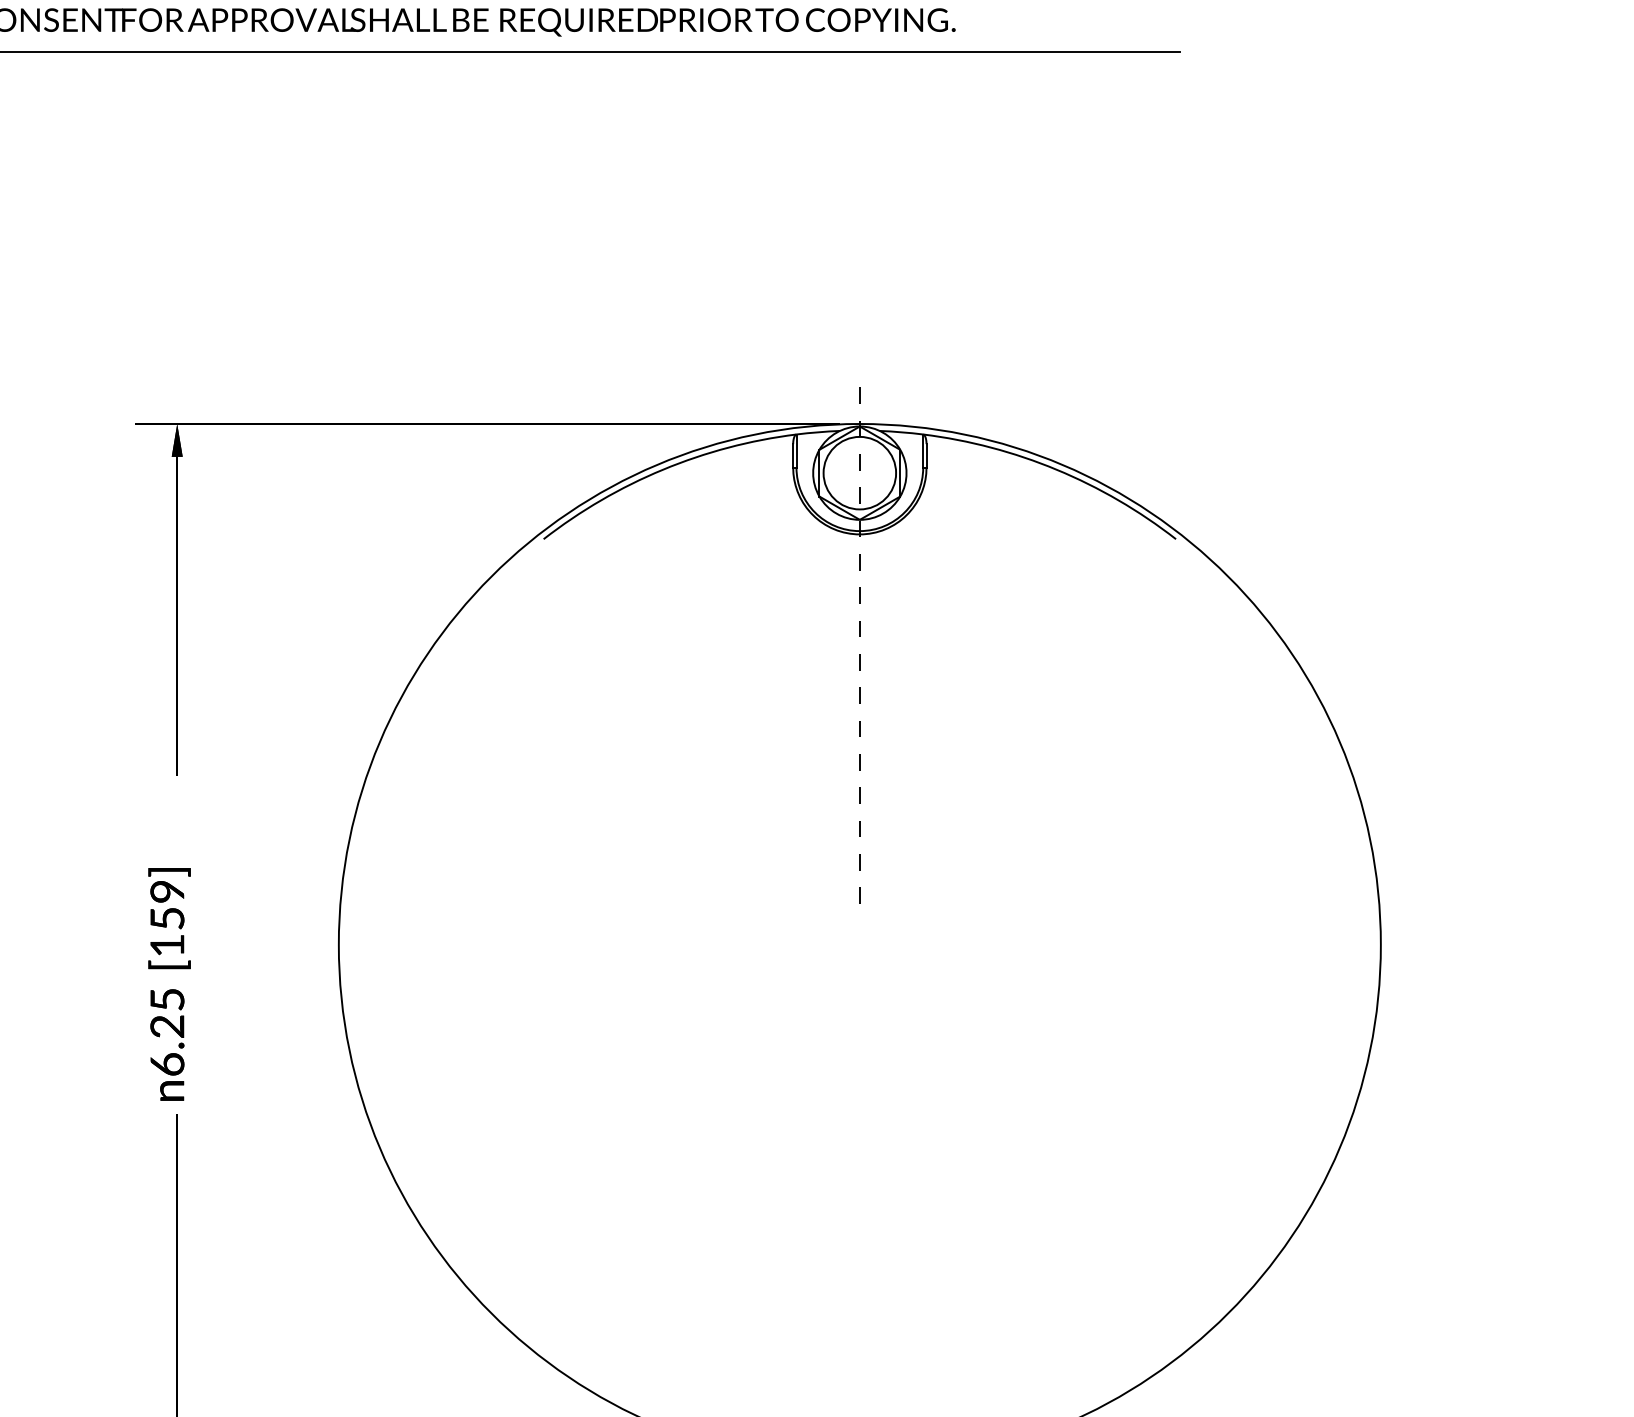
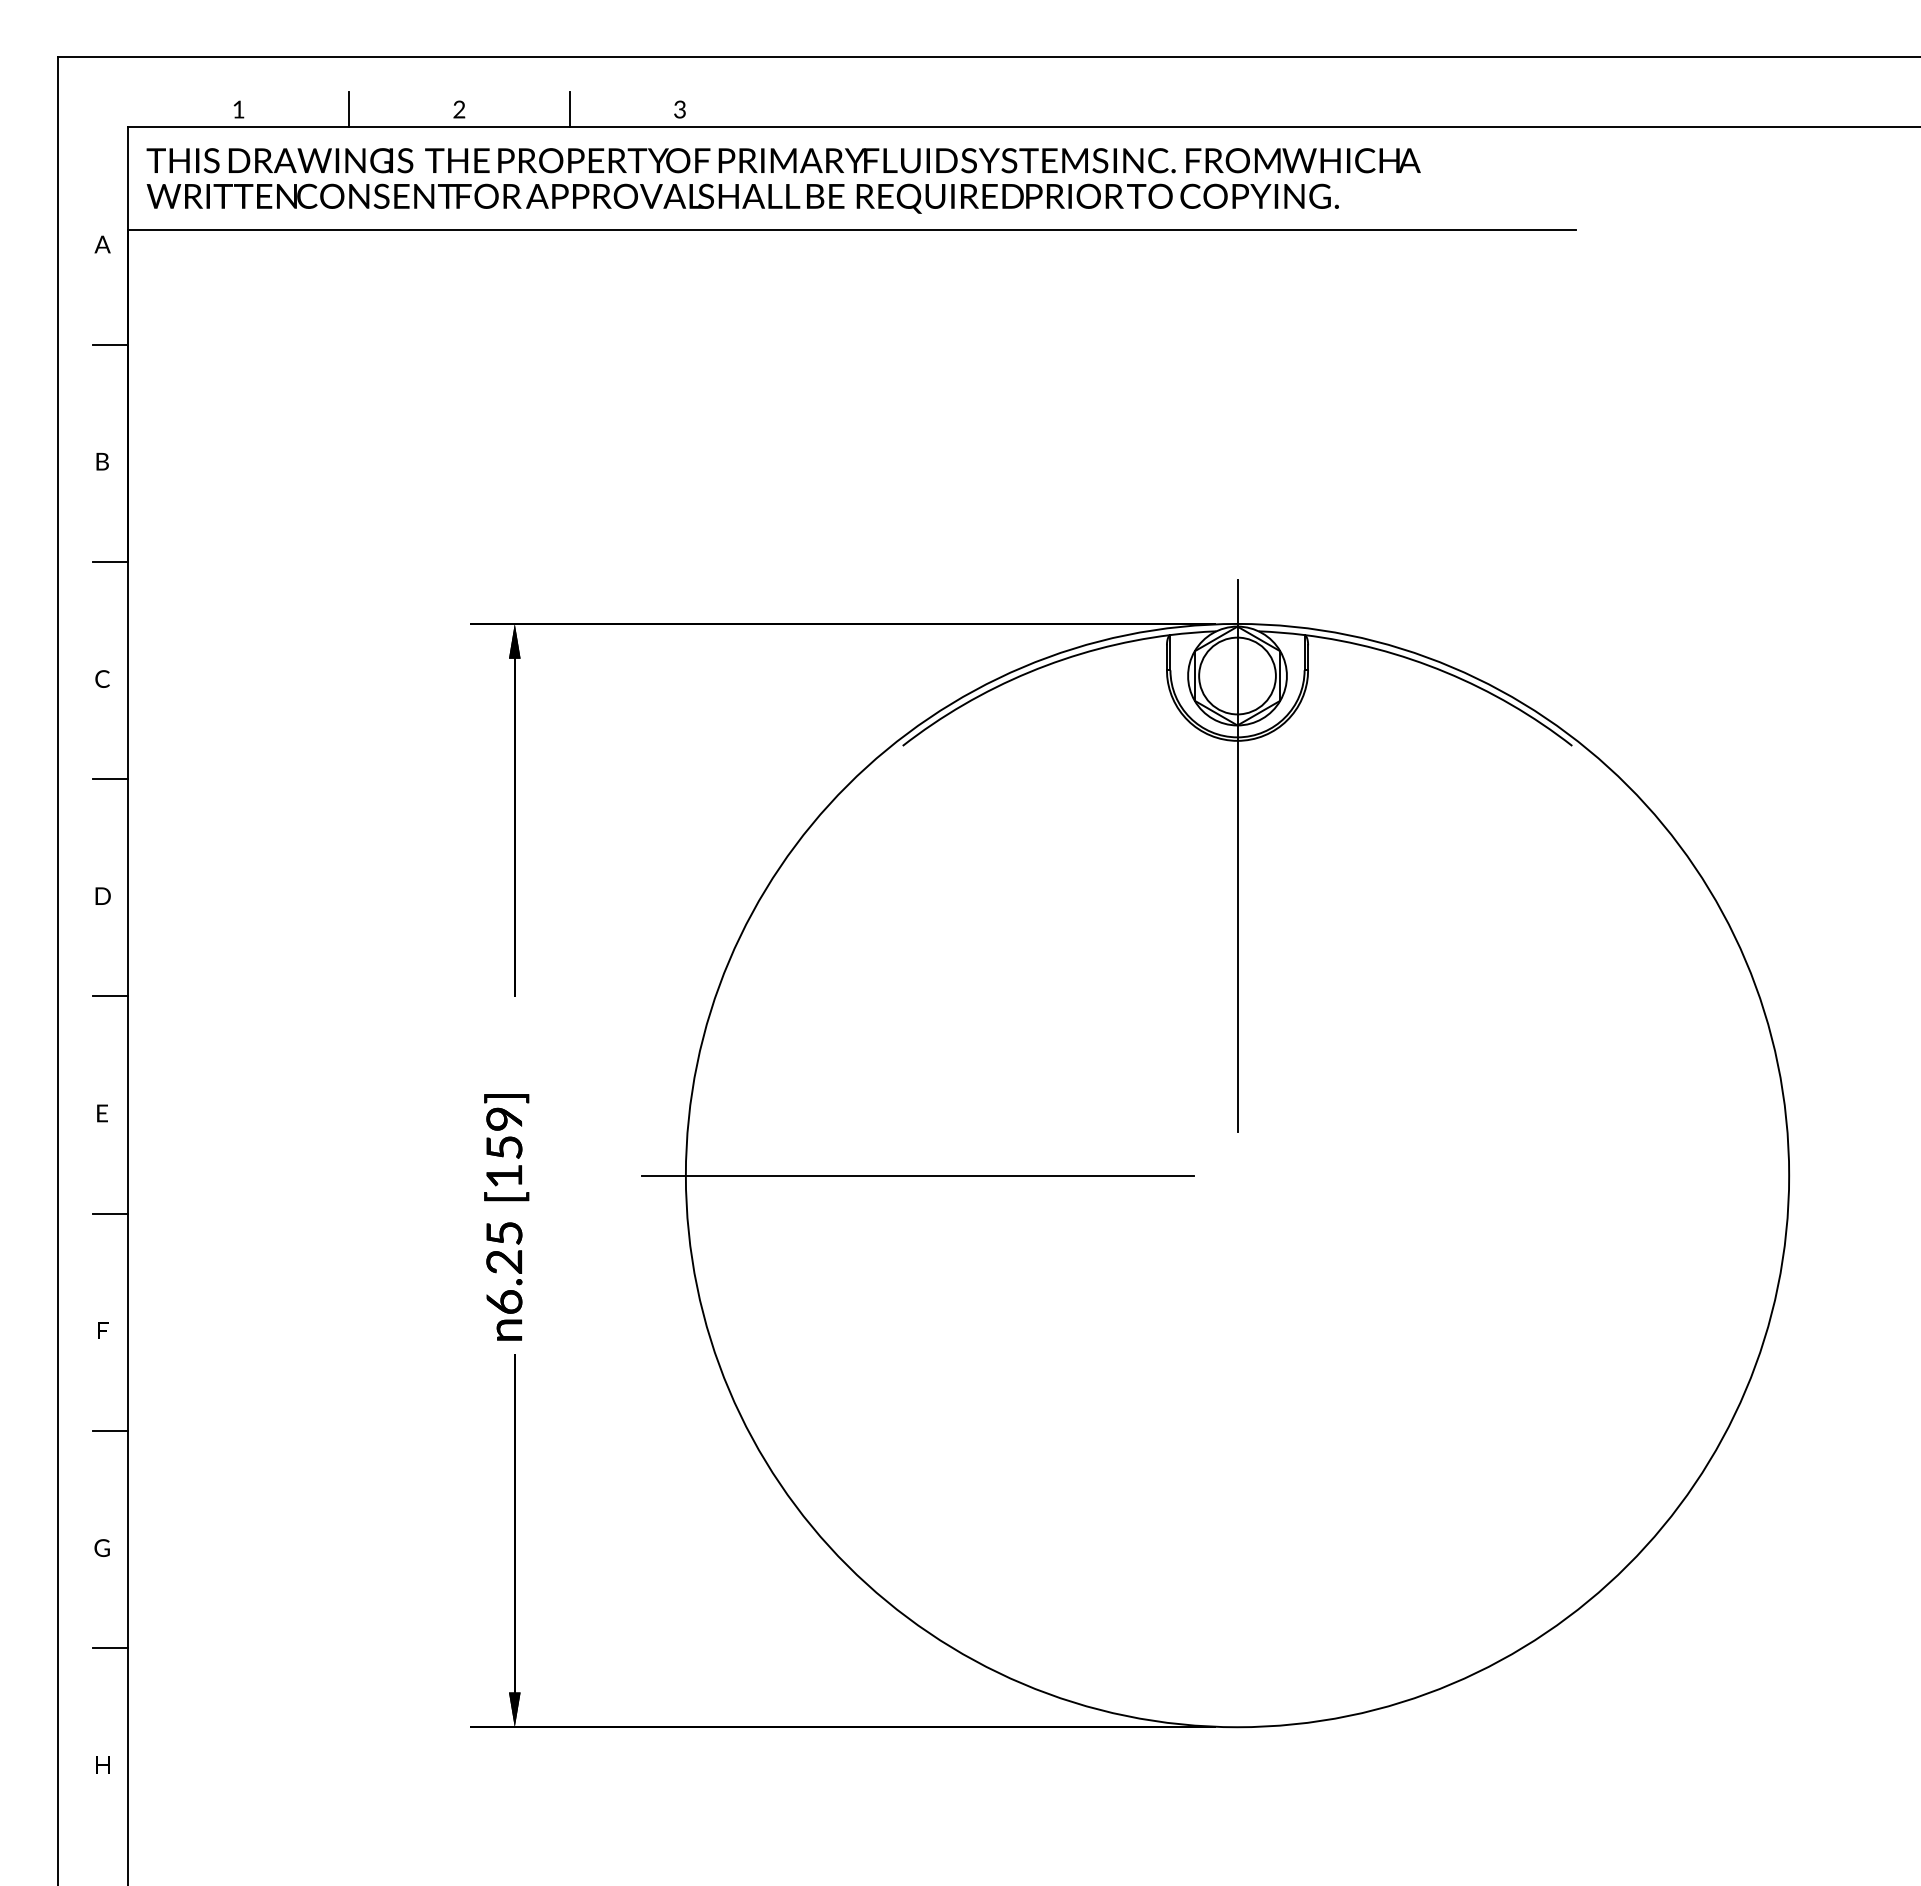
line: (859, 642) -> (1237, 855), dashed -> solid
line: (557, 944) -> (917, 1175), added

